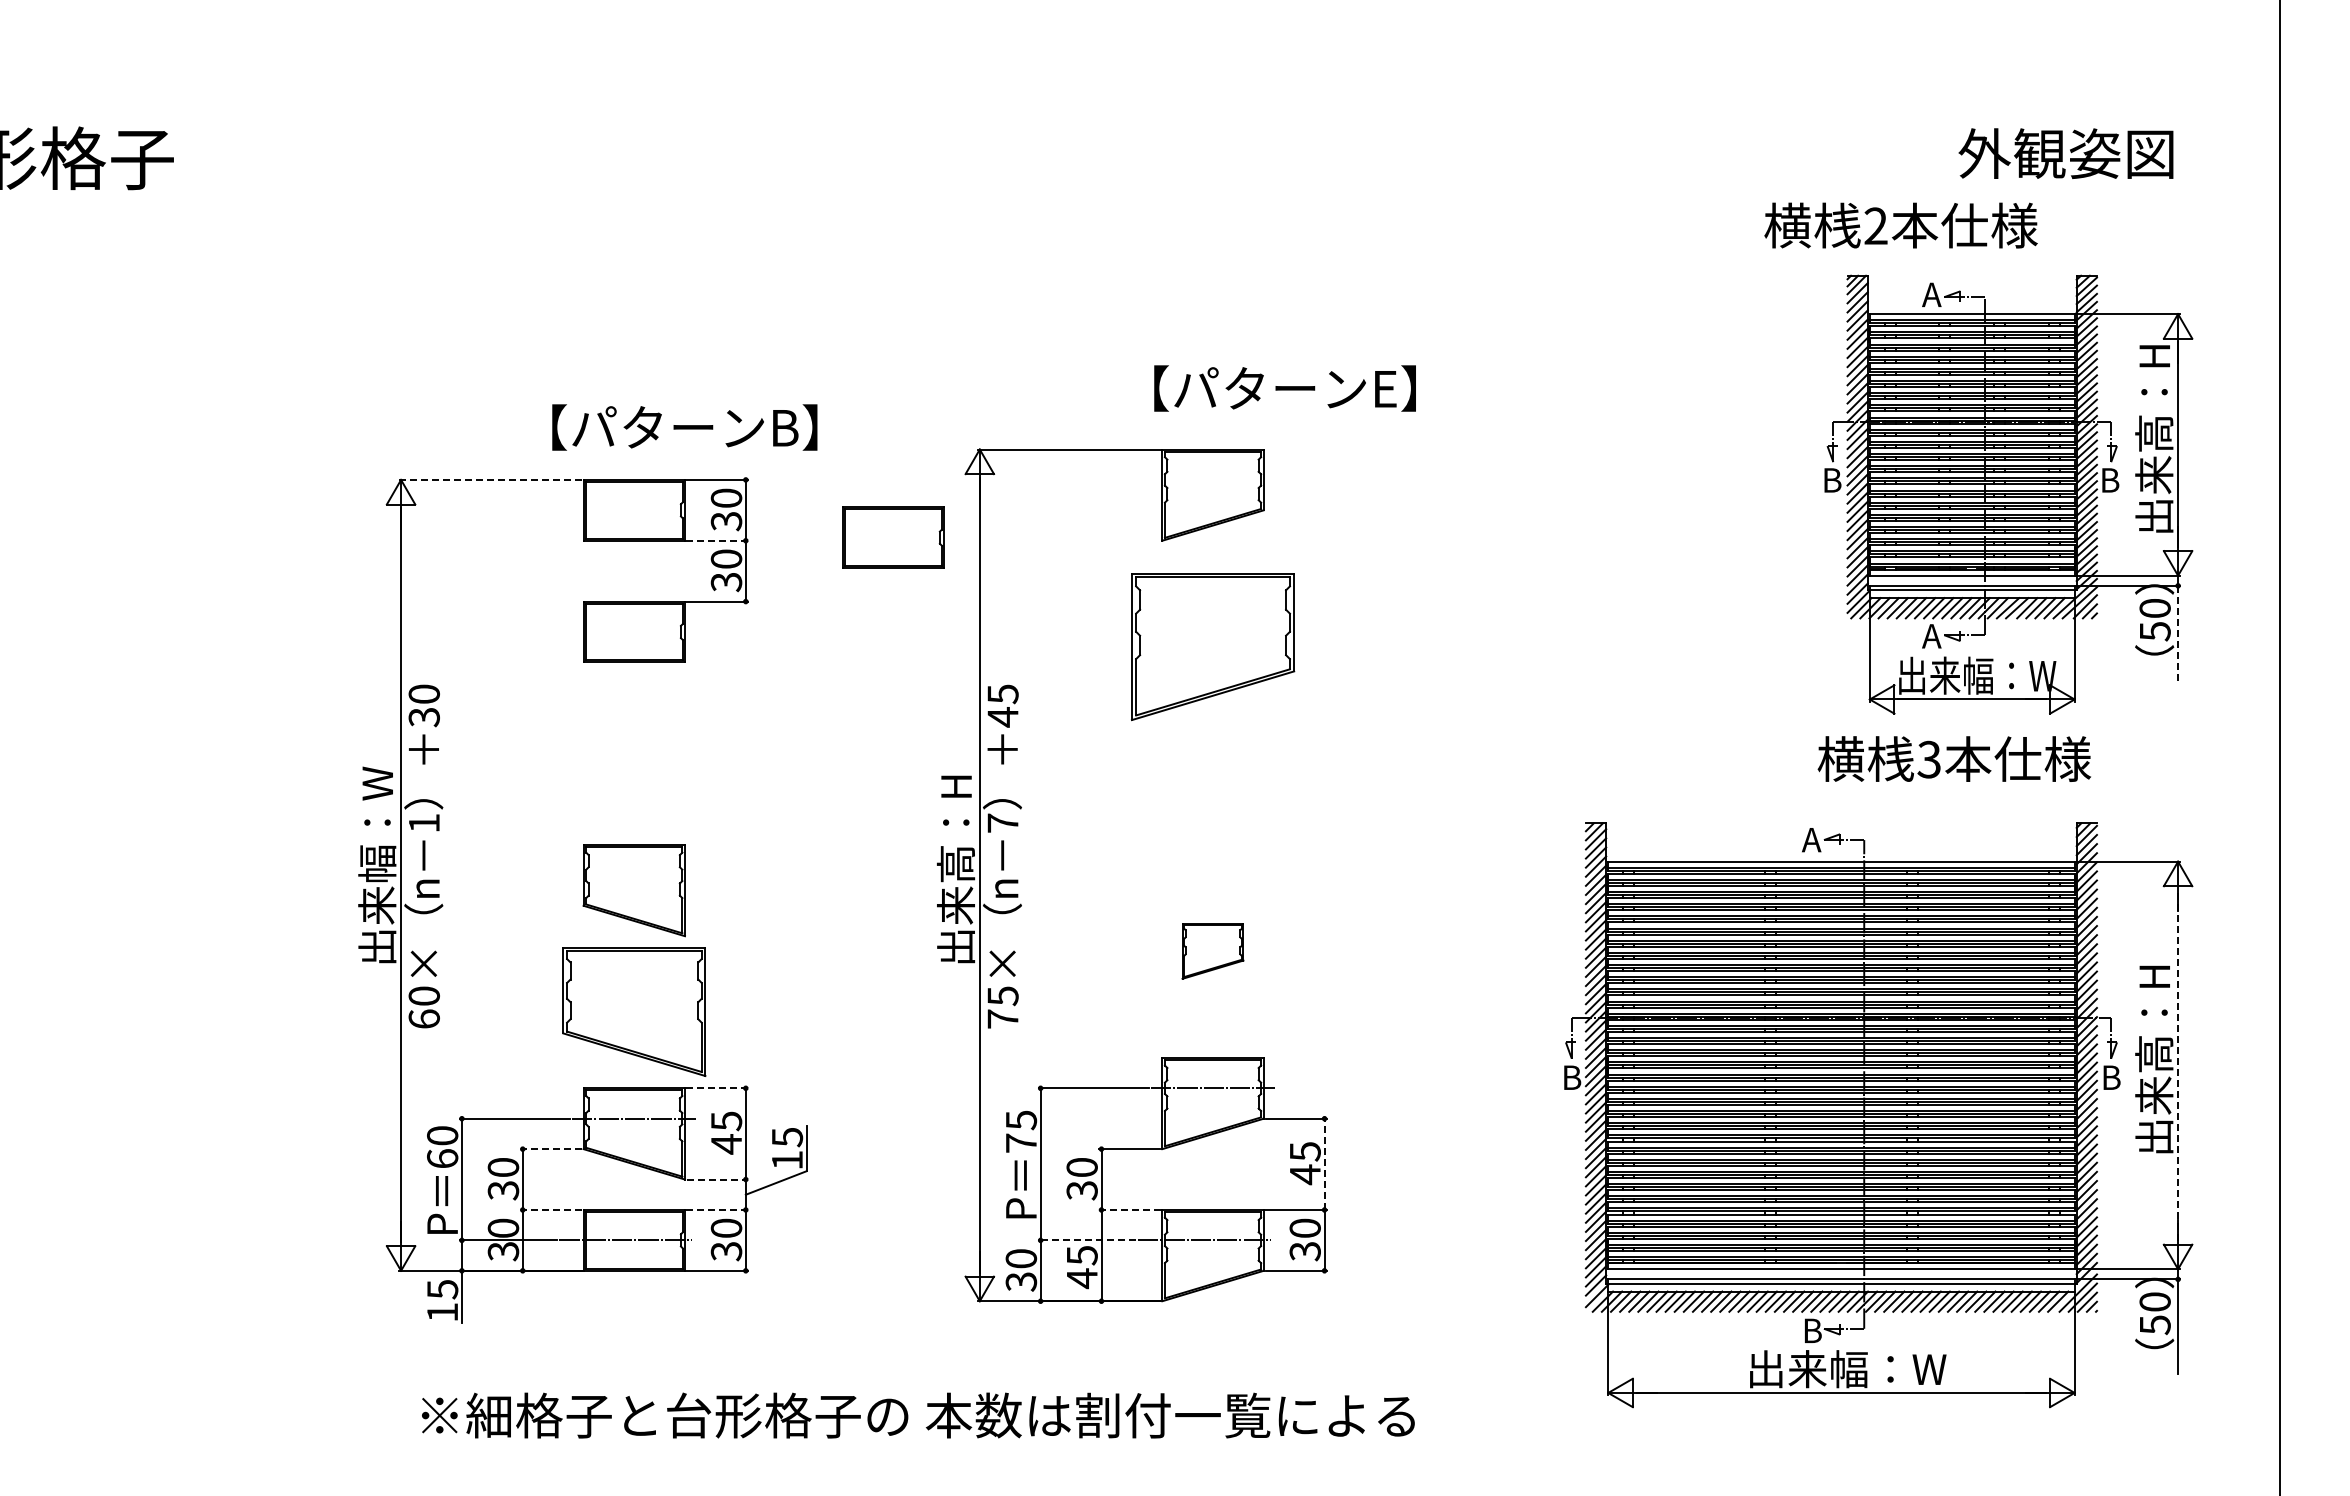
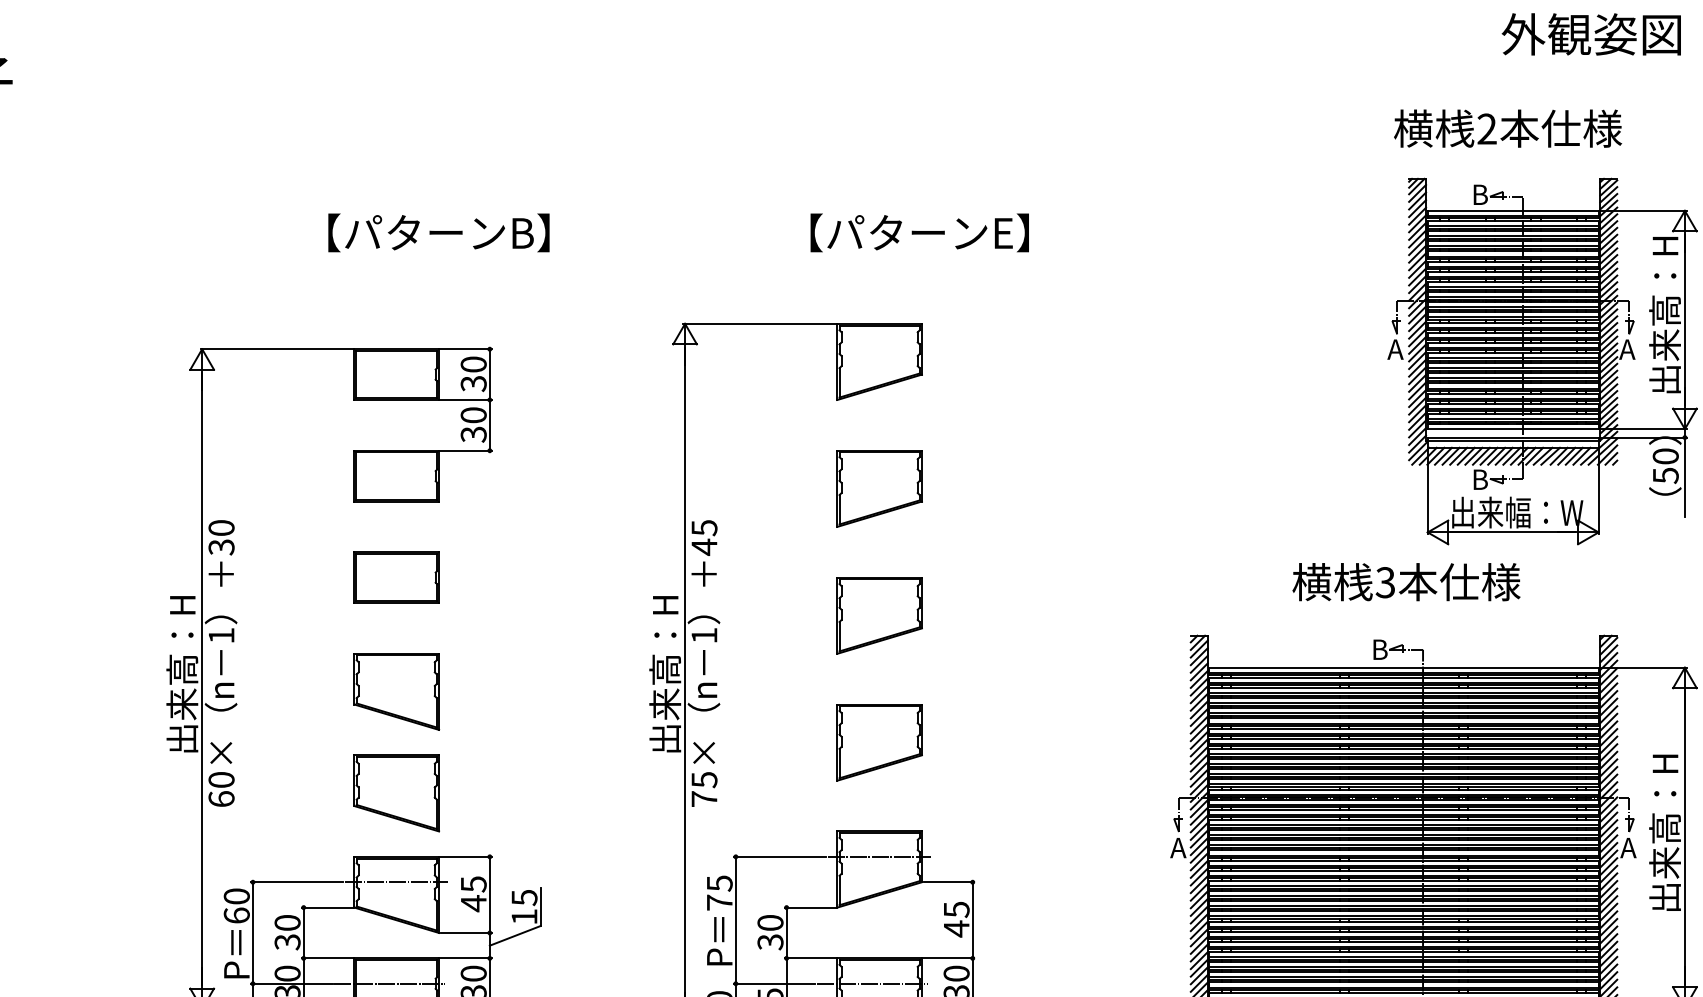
text: (2065, 153) -> (1590, 34), moved
text: (1900, 225) -> (1507, 128), moved
text: (1931, 294) -> (1479, 194), A -> B
text: (1284, 388) -> (919, 232), moved
text: (684, 427) -> (438, 232), moved
line: (490, 479) -> (276, 348), dashed -> solid
text: (1831, 480) -> (1395, 349), B -> A
text: (2109, 480) -> (1627, 349), B -> A
part: (893, 537) -> (396, 577), moved
line: (717, 540) -> (466, 399), dashed -> solid
line: (2178, 633) -> (1685, 477), dashed -> solid
text: (1931, 636) -> (1479, 479), A -> B
part: (1212, 647) -> (879, 489), size x0.62
text: (1954, 758) -> (1406, 581), moved
part: (1212, 799) -> (879, 615), added
text: (1002, 822) -> (704, 635), 7 -> 1
text: (377, 824) -> (182, 636), 出来幅：W -> 出来高：H
text: (1811, 840) -> (1379, 650), A -> B
part: (1212, 951) -> (879, 742), size x1.67
part: (633, 1012) -> (396, 793), size x0.71
line: (2178, 1064) -> (1685, 836), dashed -> solid
text: (1571, 1077) -> (1178, 847), B -> A
text: (2110, 1077) -> (1628, 847), B -> A
line: (717, 1088) -> (466, 857), dashed -> solid
line: (550, 1149) -> (326, 907), dashed -> solid
line: (1324, 1164) -> (972, 920), dashed -> solid
line: (717, 1179) -> (466, 932), dashed -> solid
line: (551, 1209) -> (327, 957), dashed -> solid
line: (717, 1209) -> (466, 957), dashed -> solid
line: (1130, 1209) -> (810, 957), dashed -> solid
line: (1087, 1240) -> (774, 983), dashed -> solid

